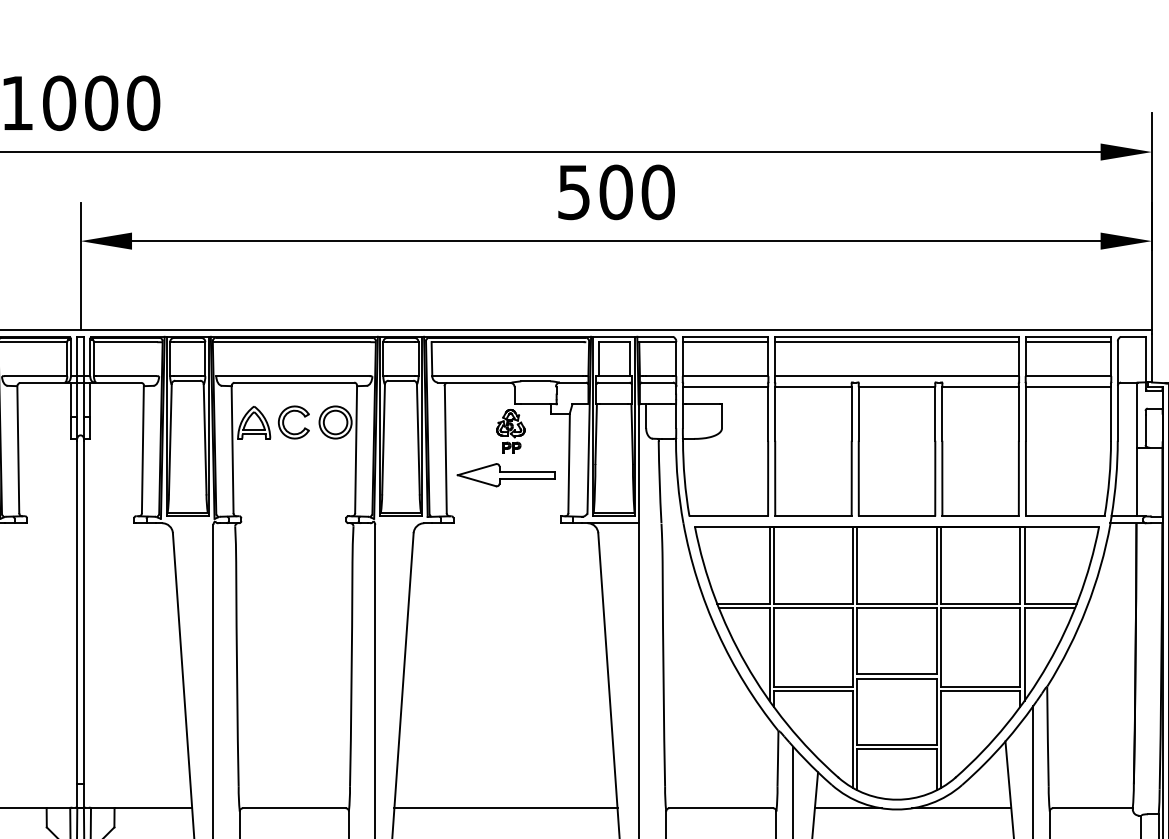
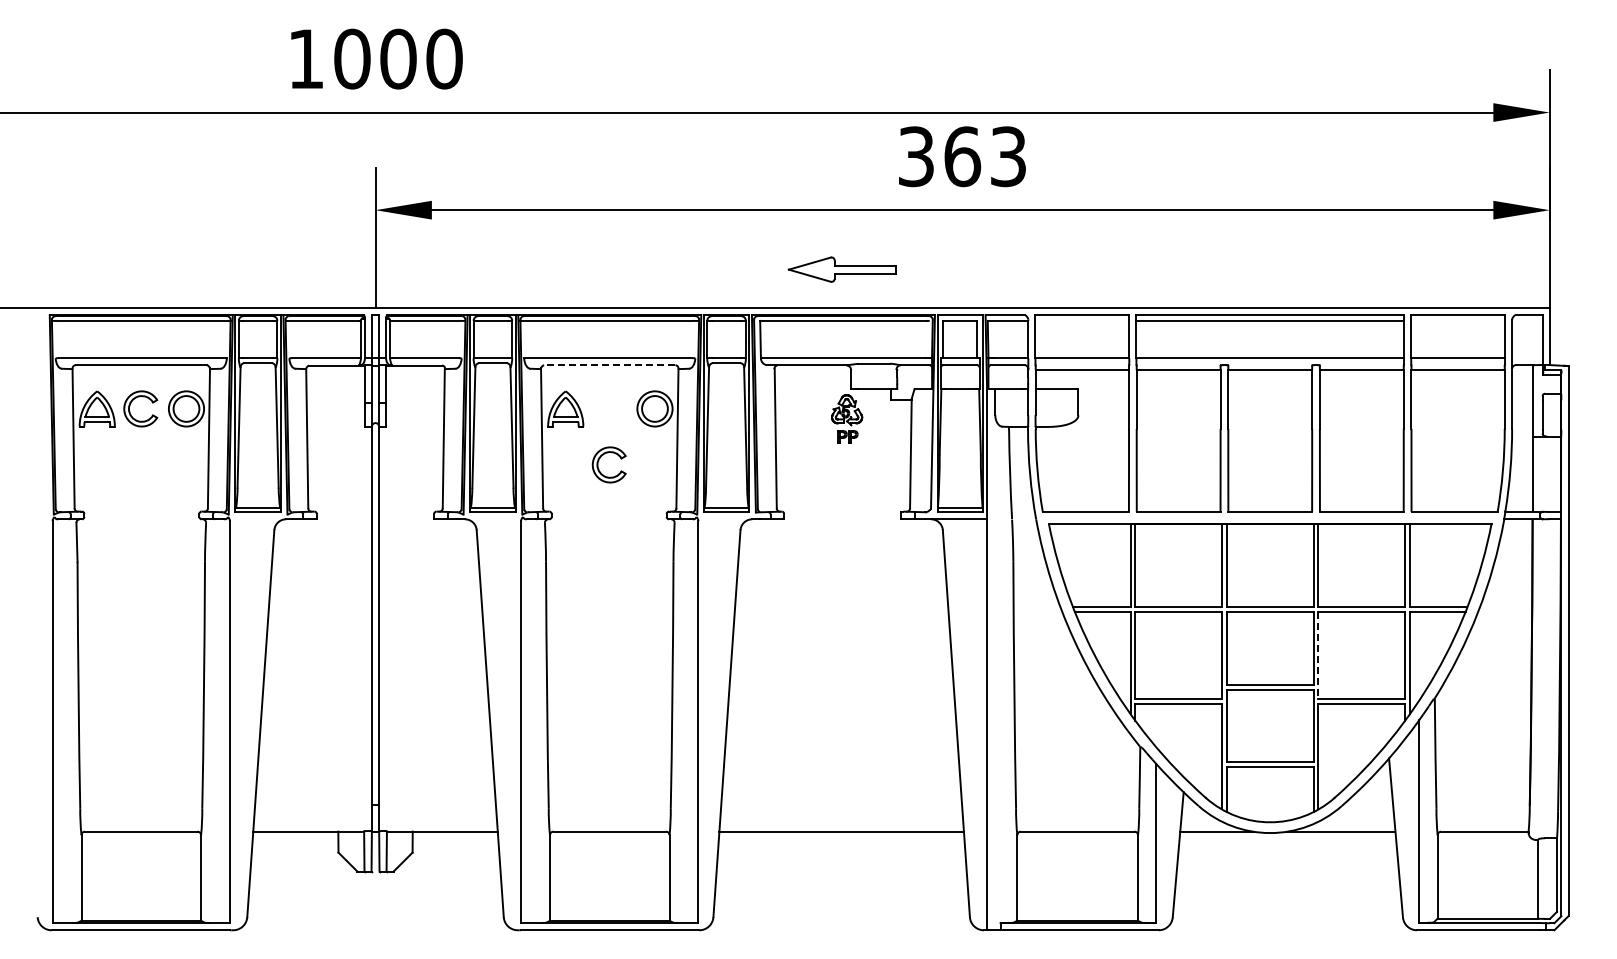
text: (616, 192) -> (962, 156), 500 -> 363
line: (725, 341) -> (1082, 320), removed
line: (1068, 341) -> (1458, 320), removed
line: (294, 382) -> (609, 365), solid -> dashed
part: (284, 418) -> (599, 460), moved
part: (505, 475) -> (841, 269), moved
line: (941, 648) -> (1318, 656), solid -> dashed

